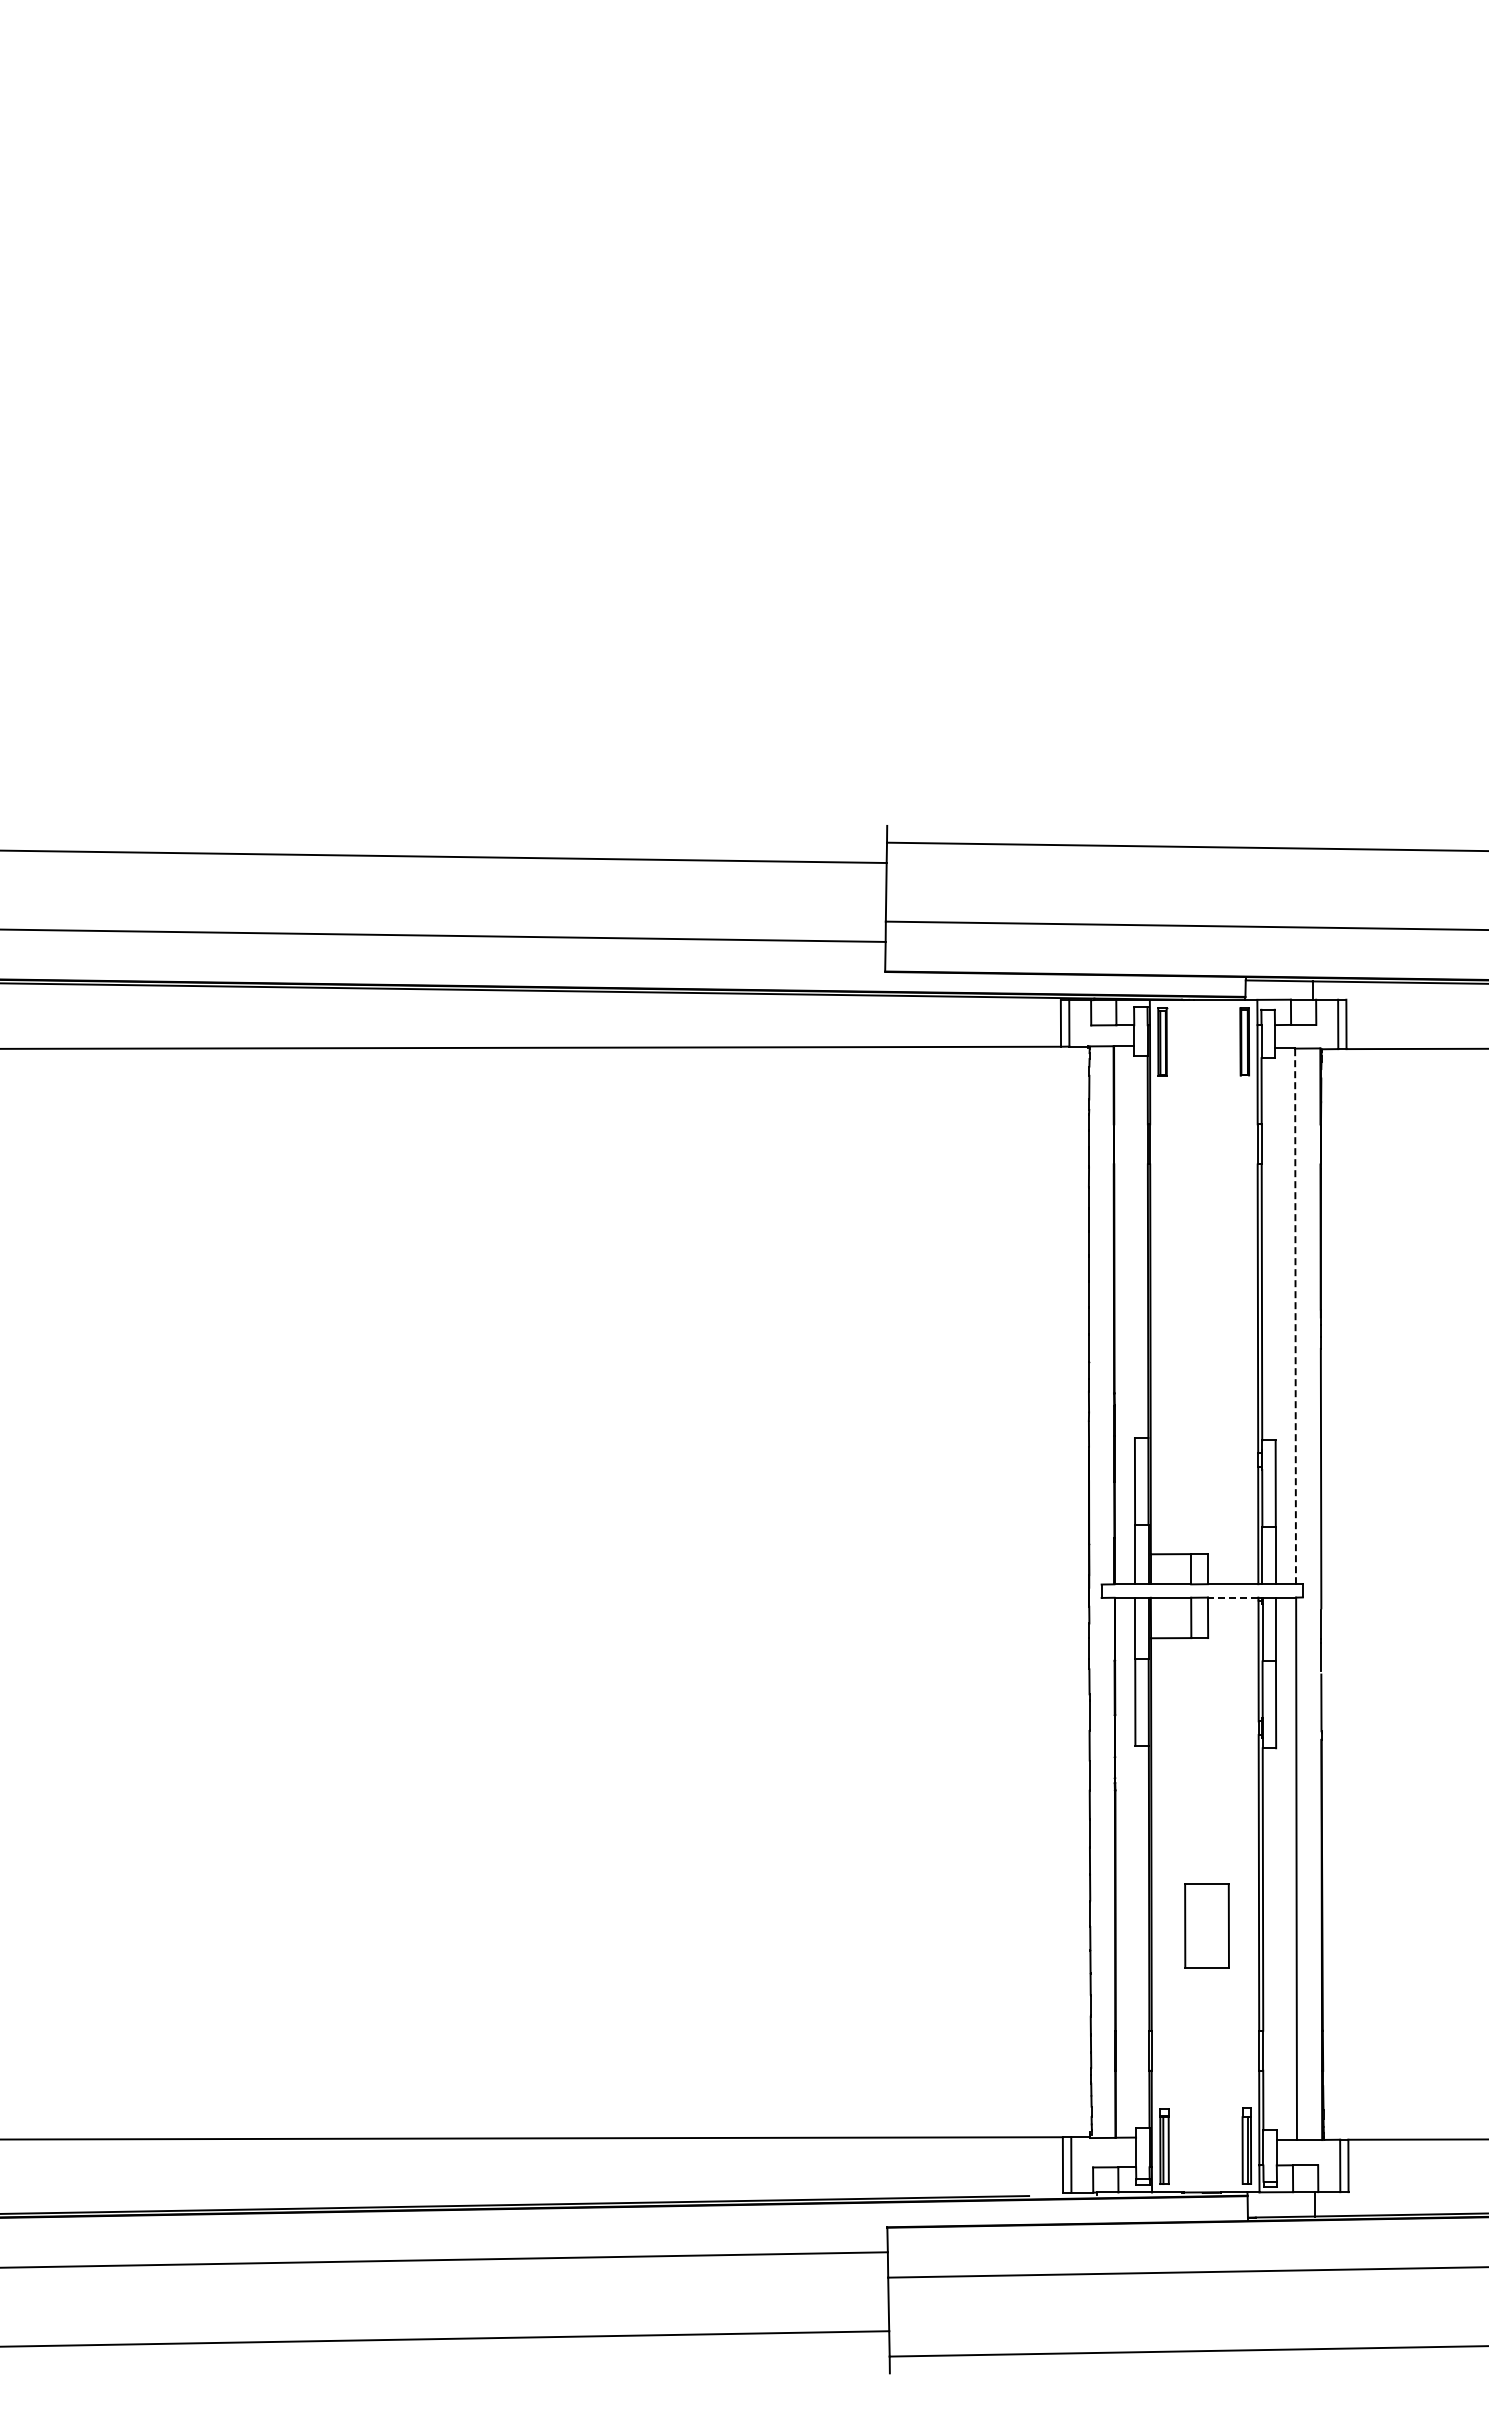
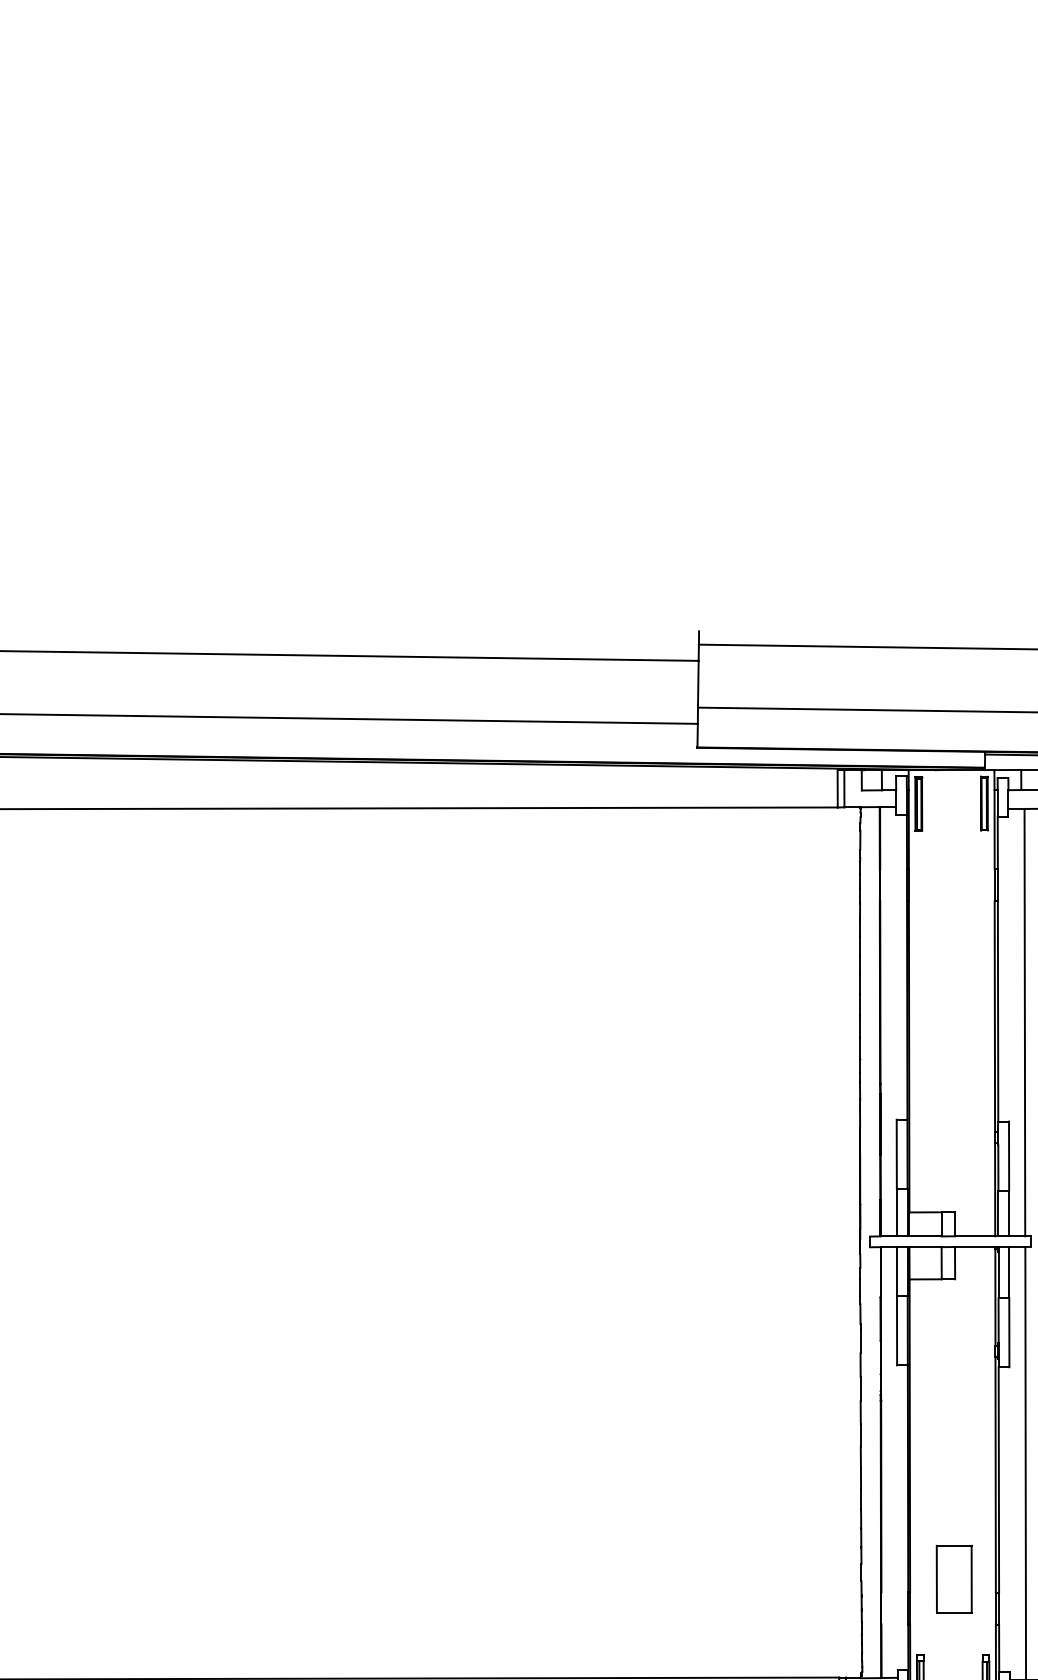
line: (1295, 1316) -> (1024, 1022), dashed -> solid
line: (1232, 1597) -> (974, 1246), dashed -> solid
part: (1206, 1925) -> (953, 1578), moved

